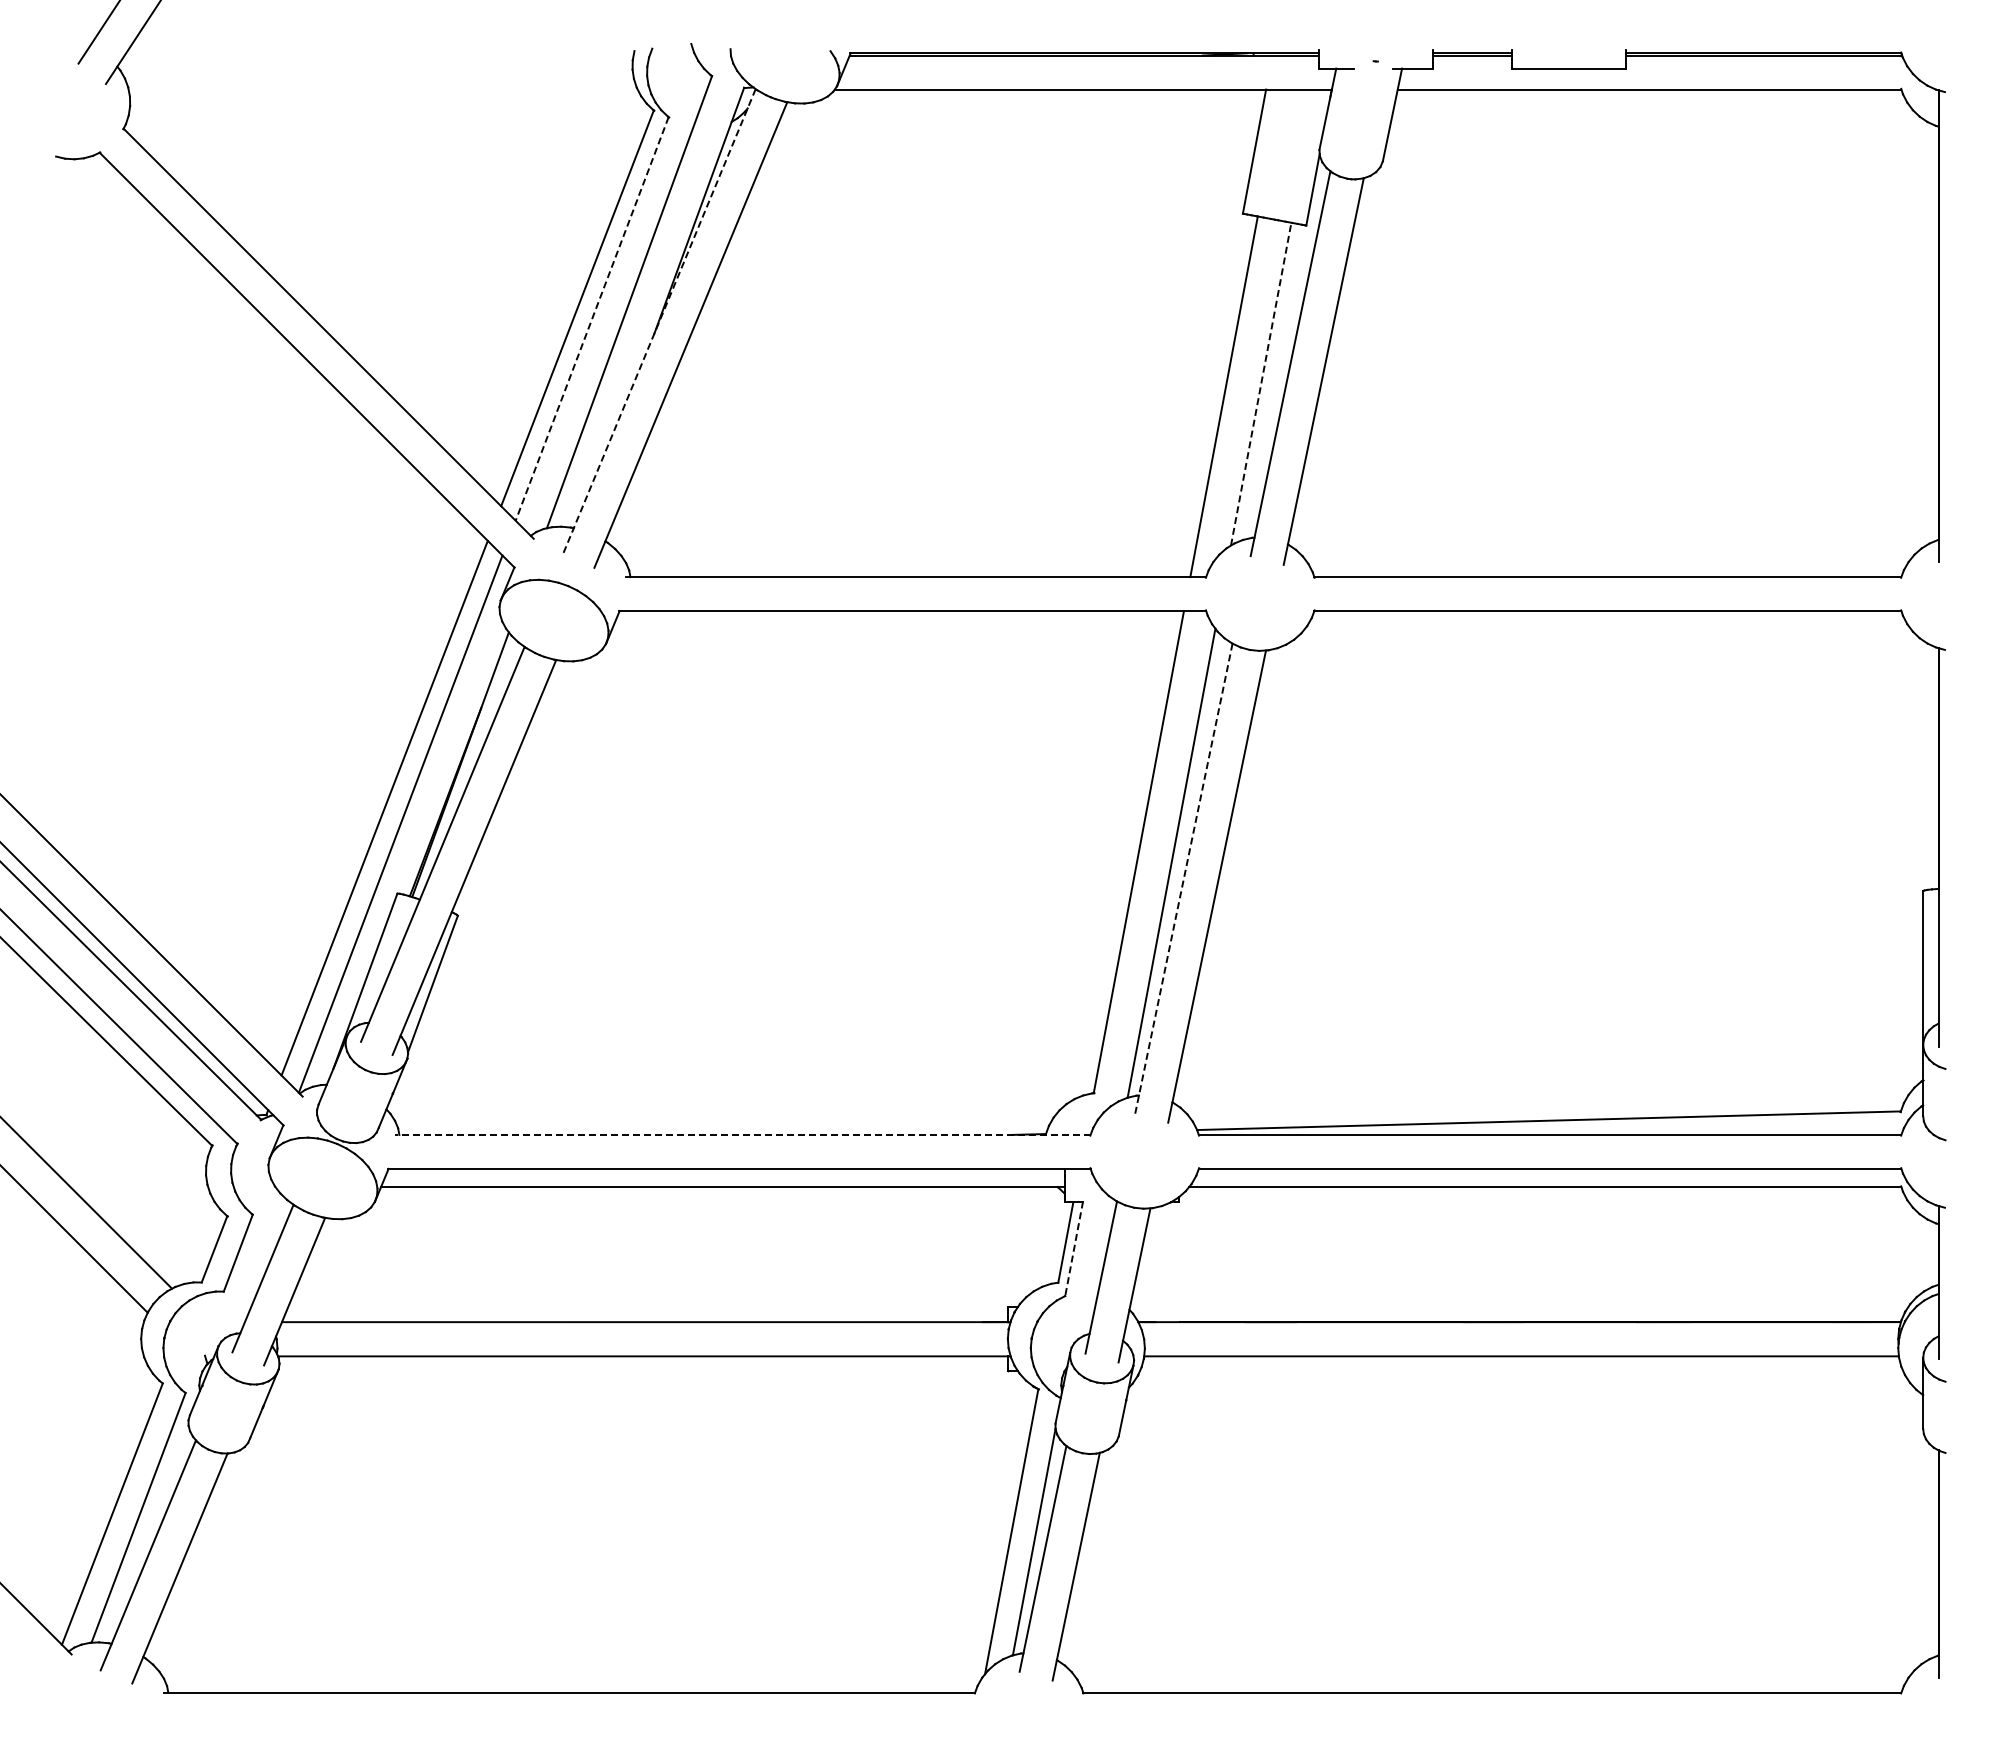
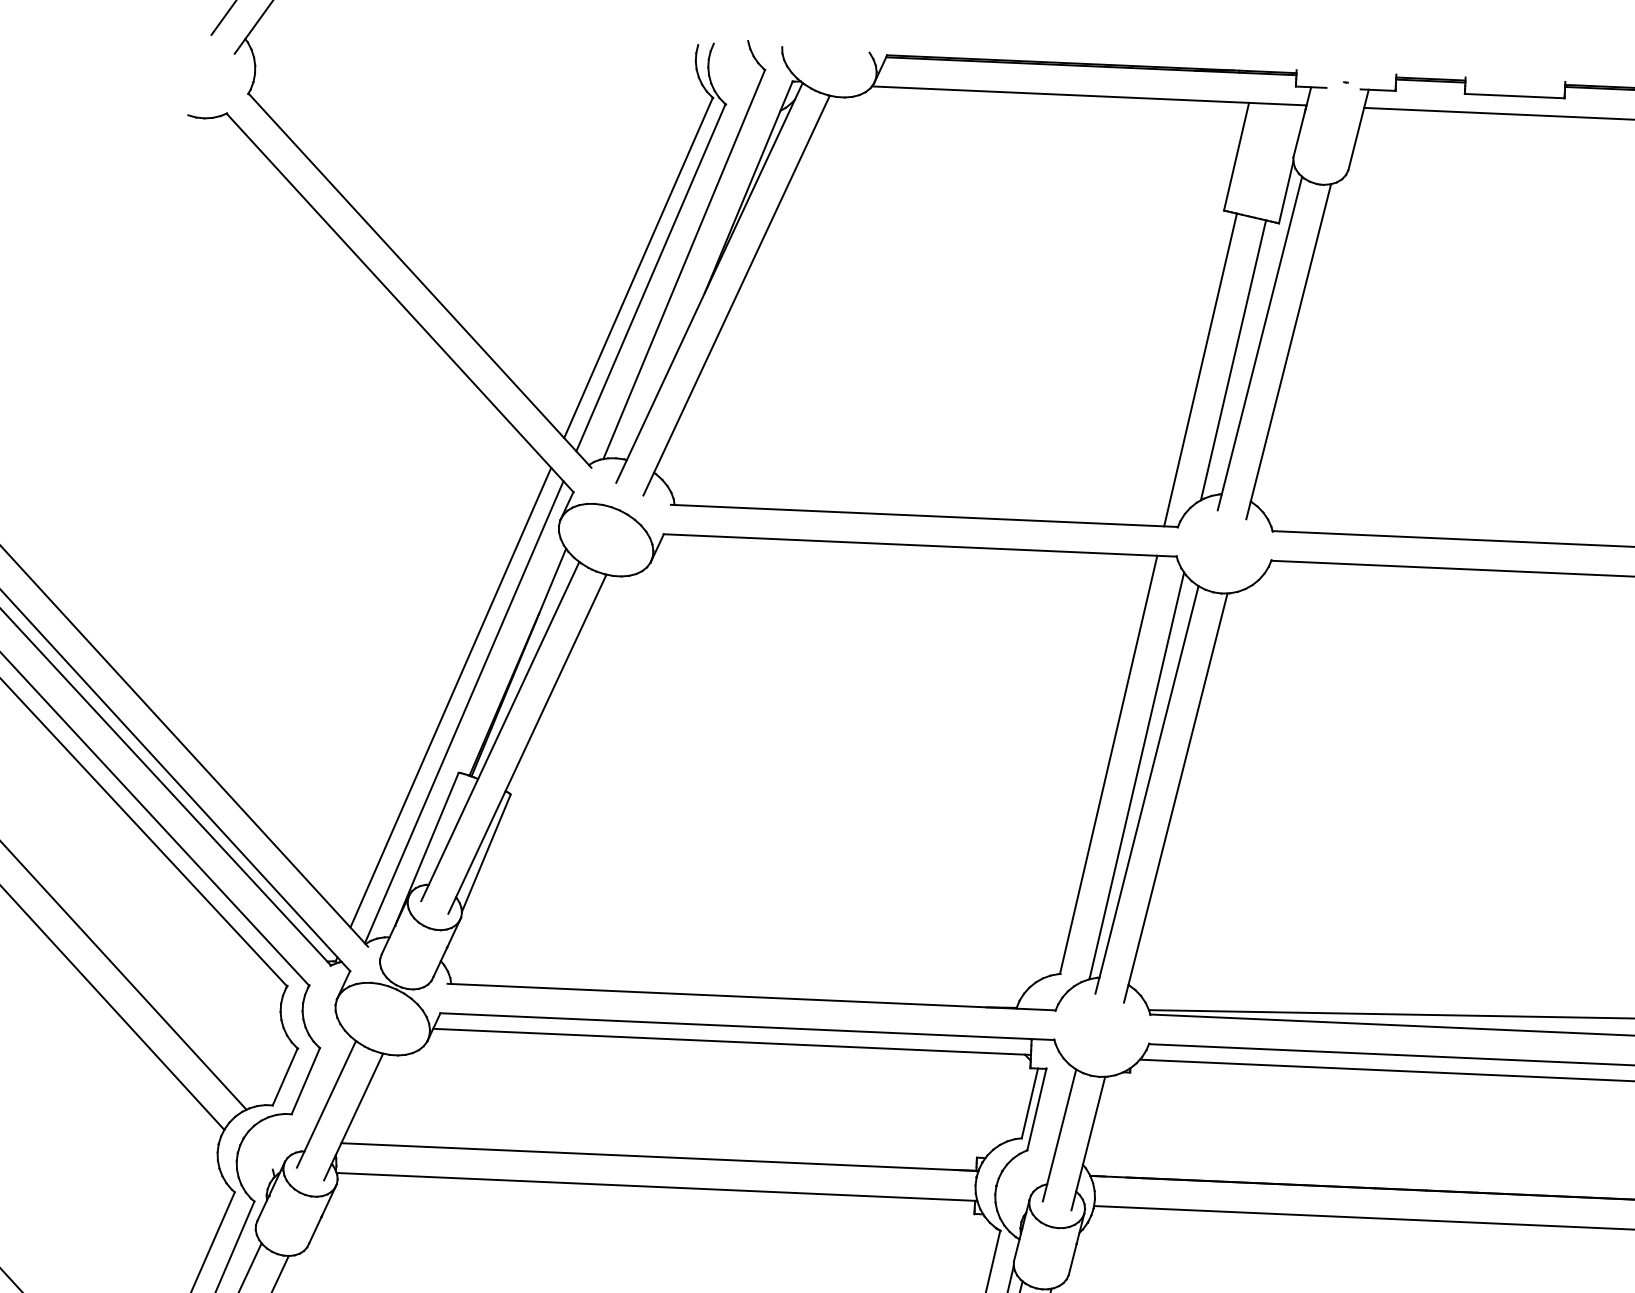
line: (592, 318) -> (651, 277), dashed -> solid
line: (659, 322) -> (709, 283), dashed -> solid
line: (1261, 383) -> (1233, 359), dashed -> solid
line: (1183, 879) -> (1146, 790), dashed -> solid
line: (742, 1134) -> (751, 996), dashed -> solid
line: (1074, 1249) -> (1037, 1109), dashed -> solid

